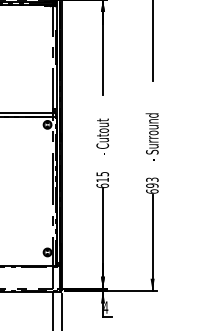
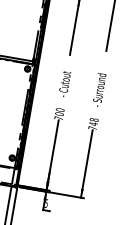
text: (102, 179) -> (59, 113), 615 -> 700
text: (152, 185) -> (93, 123), 693 -> 748
text: (106, 307) -> (46, 203), 4 -> 5

